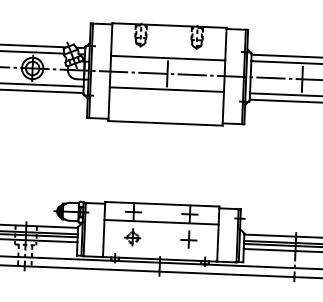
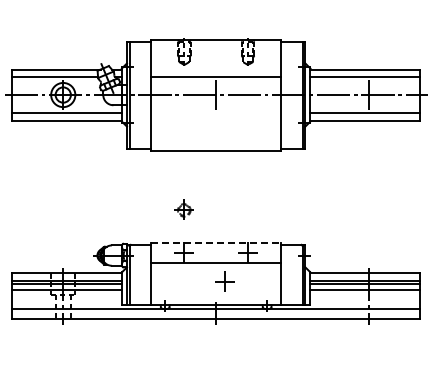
line: (166, 89) -> (215, 112), removed
line: (162, 203) -> (216, 242), solid -> dashed
part: (132, 237) -> (183, 209), moved
part: (188, 239) -> (224, 281), moved

